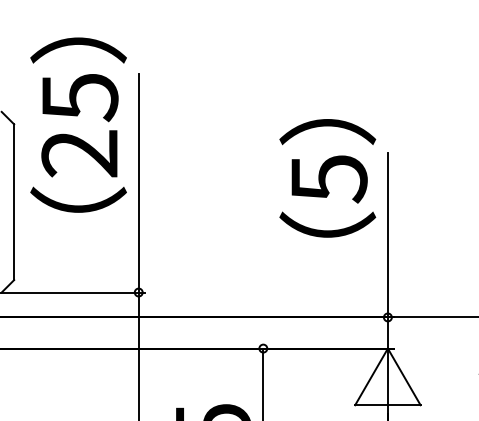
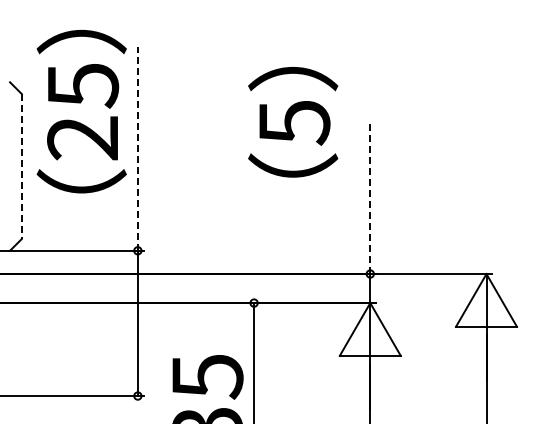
text: (78, 124) -> (81, 111), moved
text: (328, 178) -> (293, 122), moved
line: (138, 182) -> (137, 148), solid -> dashed
line: (13, 202) -> (21, 166), solid -> dashed
line: (388, 235) -> (370, 197), solid -> dashed

